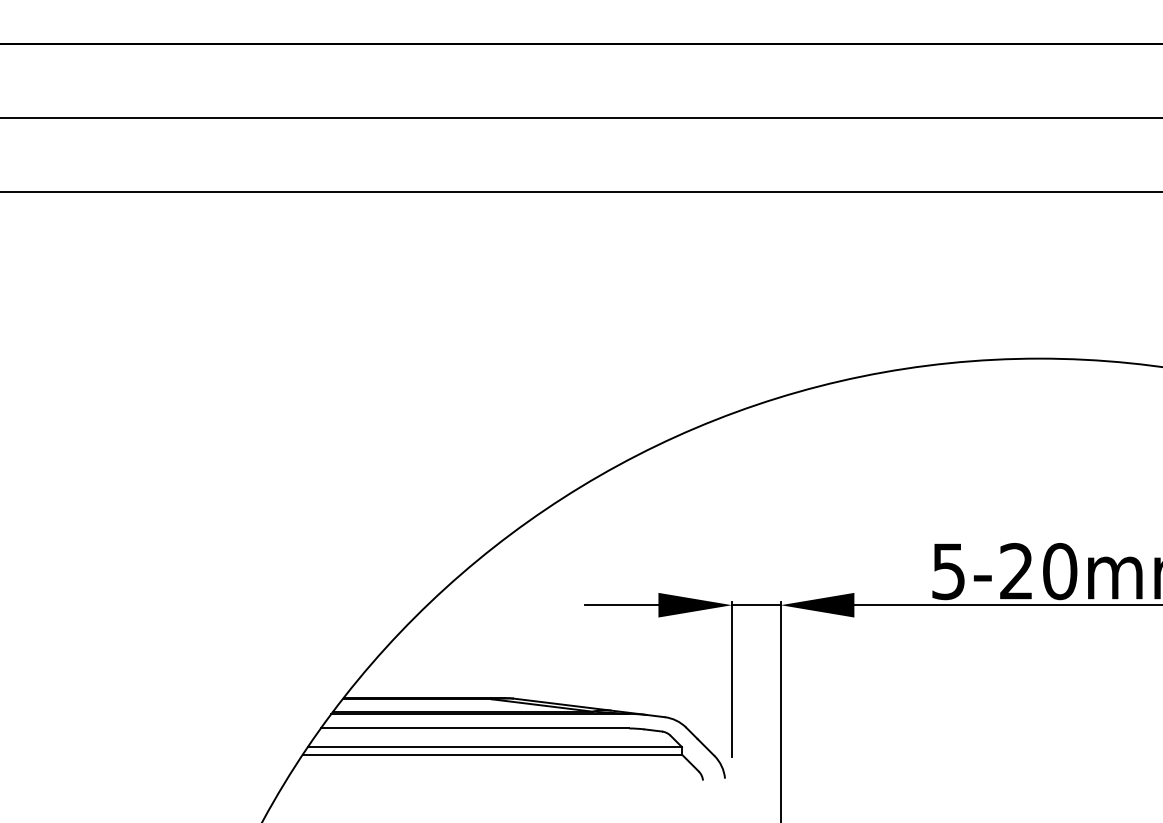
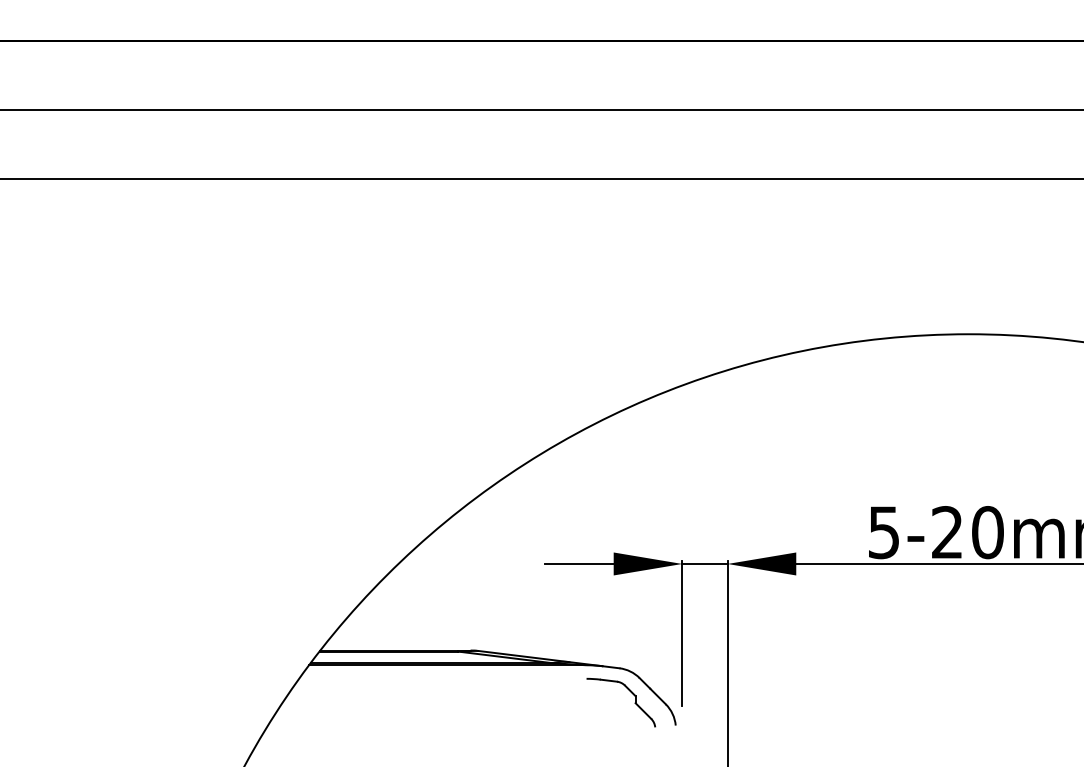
line: (474, 728) -> (442, 678), removed
line: (495, 747) -> (461, 696), removed
line: (491, 754) -> (458, 703), removed

